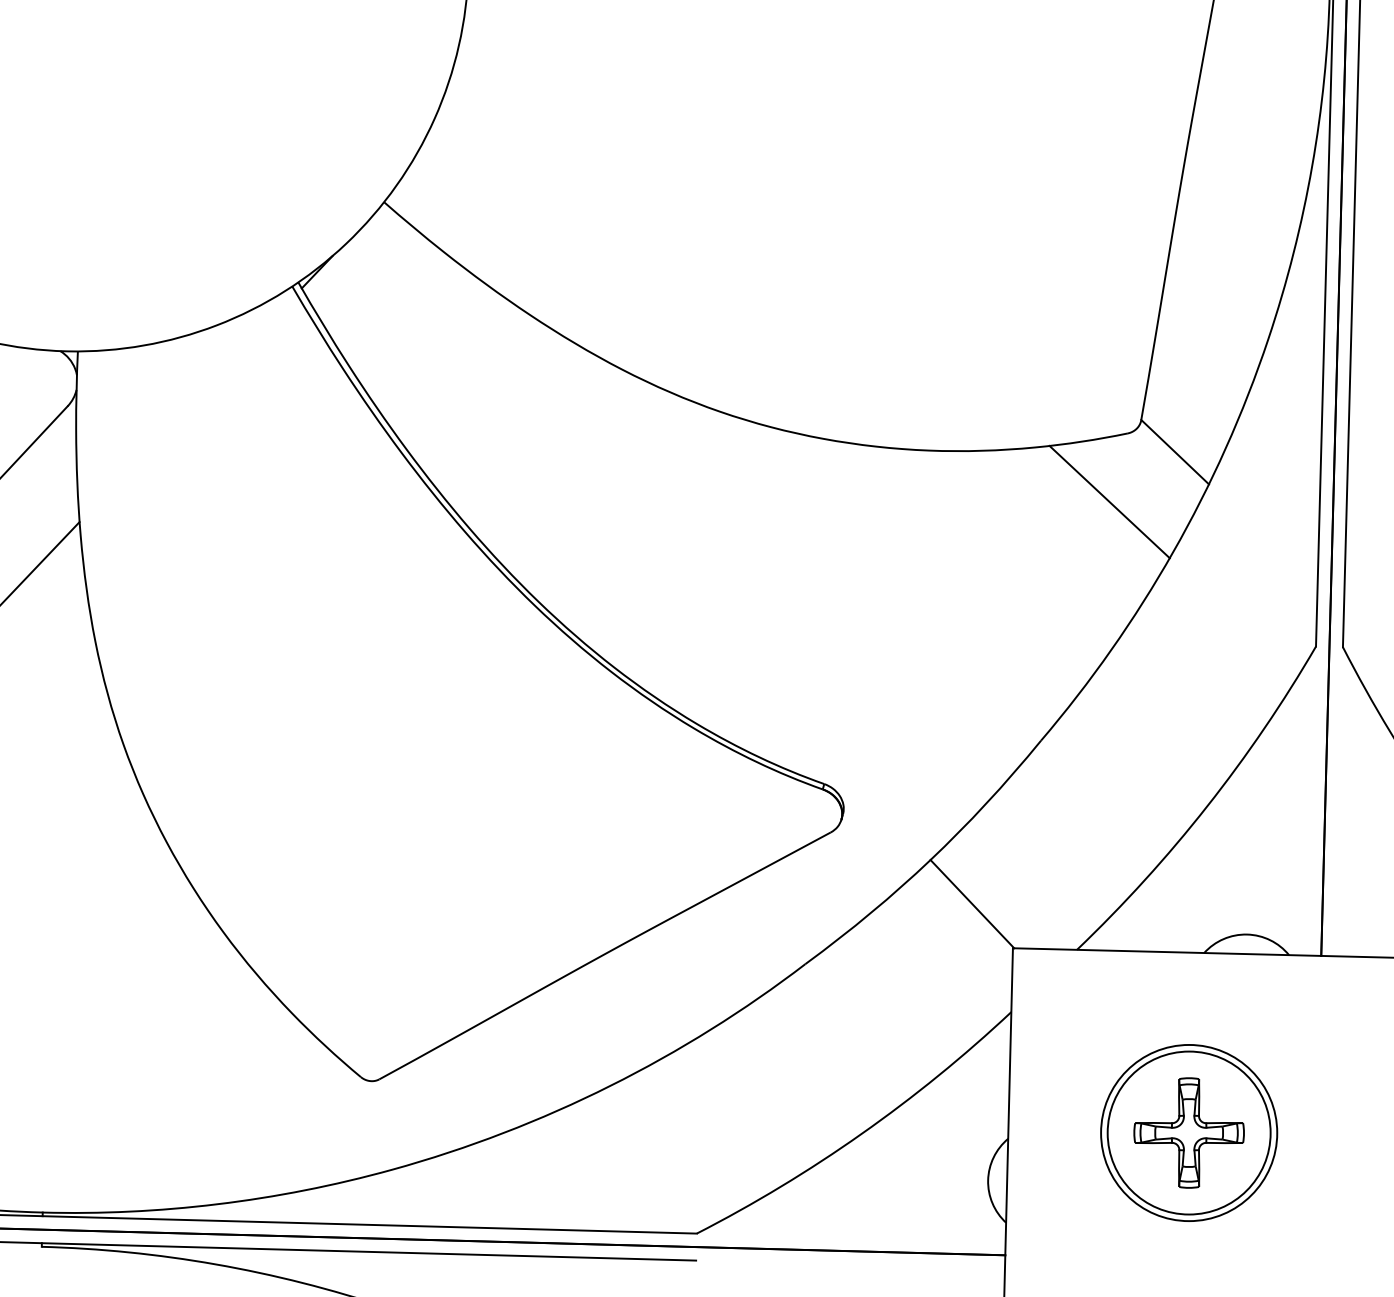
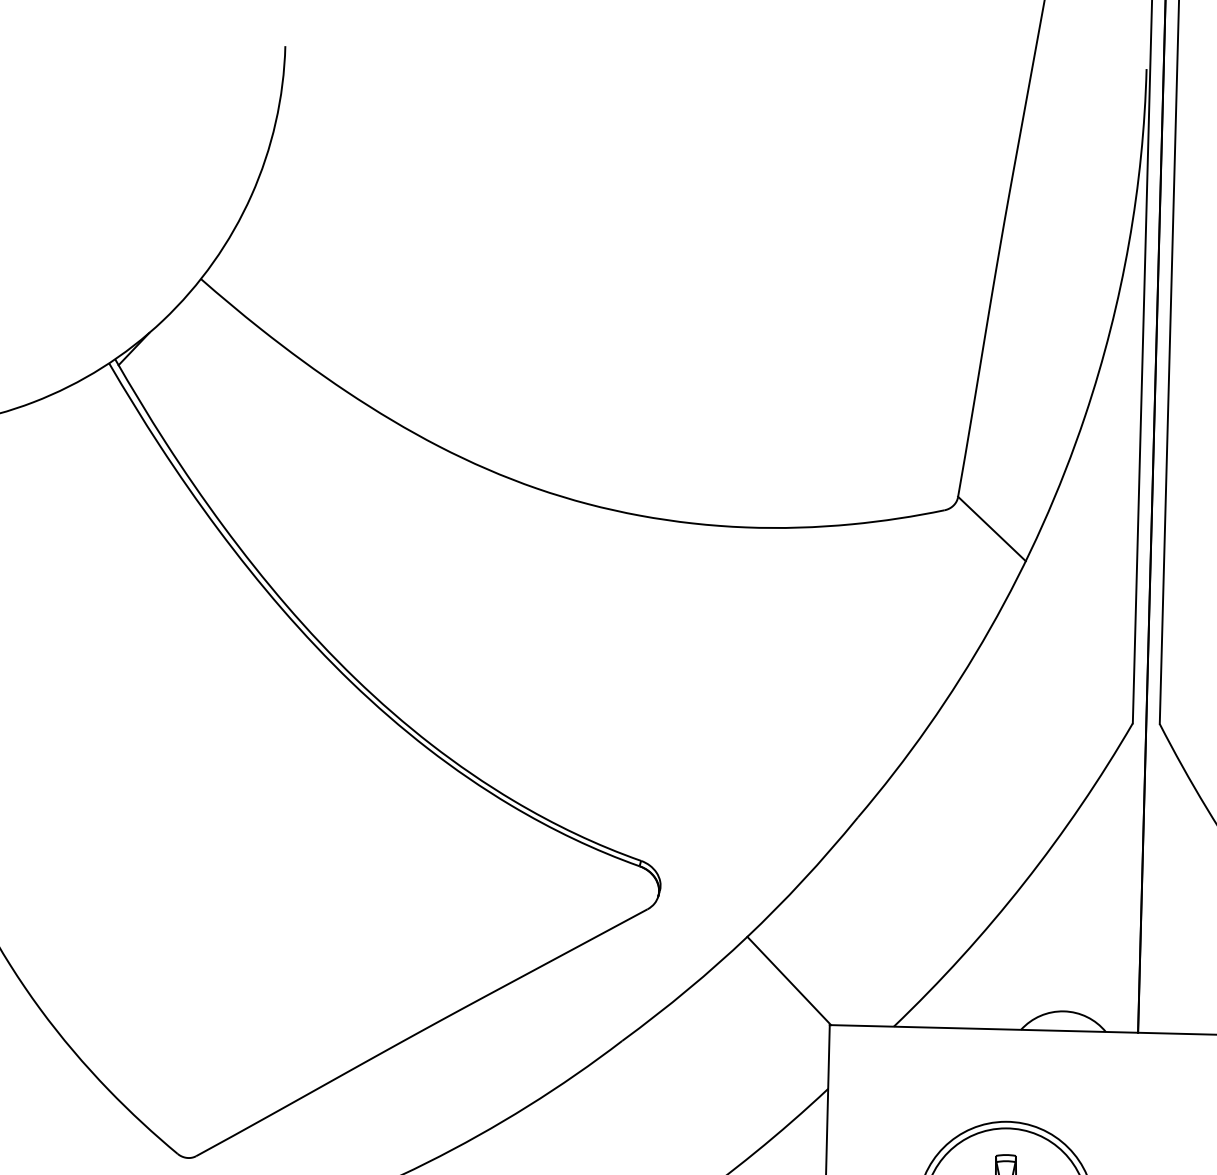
line: (1109, 501) -> (926, 578), removed

